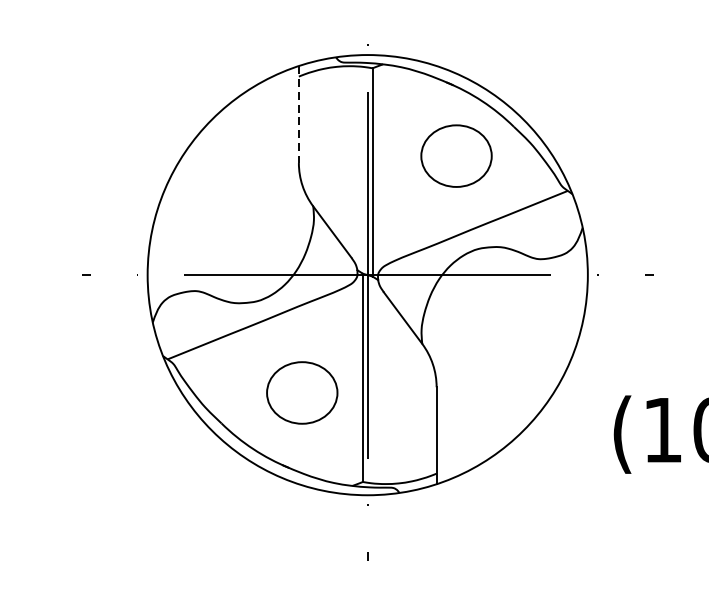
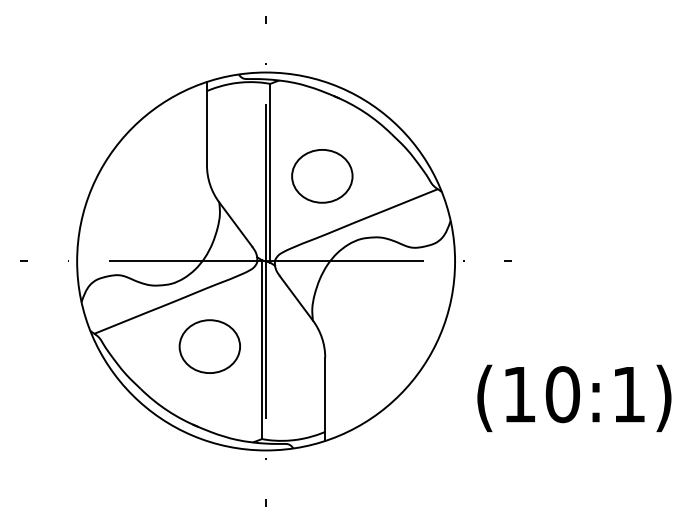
line: (298, 114) -> (206, 123), dashed -> solid
part: (456, 156) -> (322, 176), moved
part: (301, 392) -> (209, 346), moved

